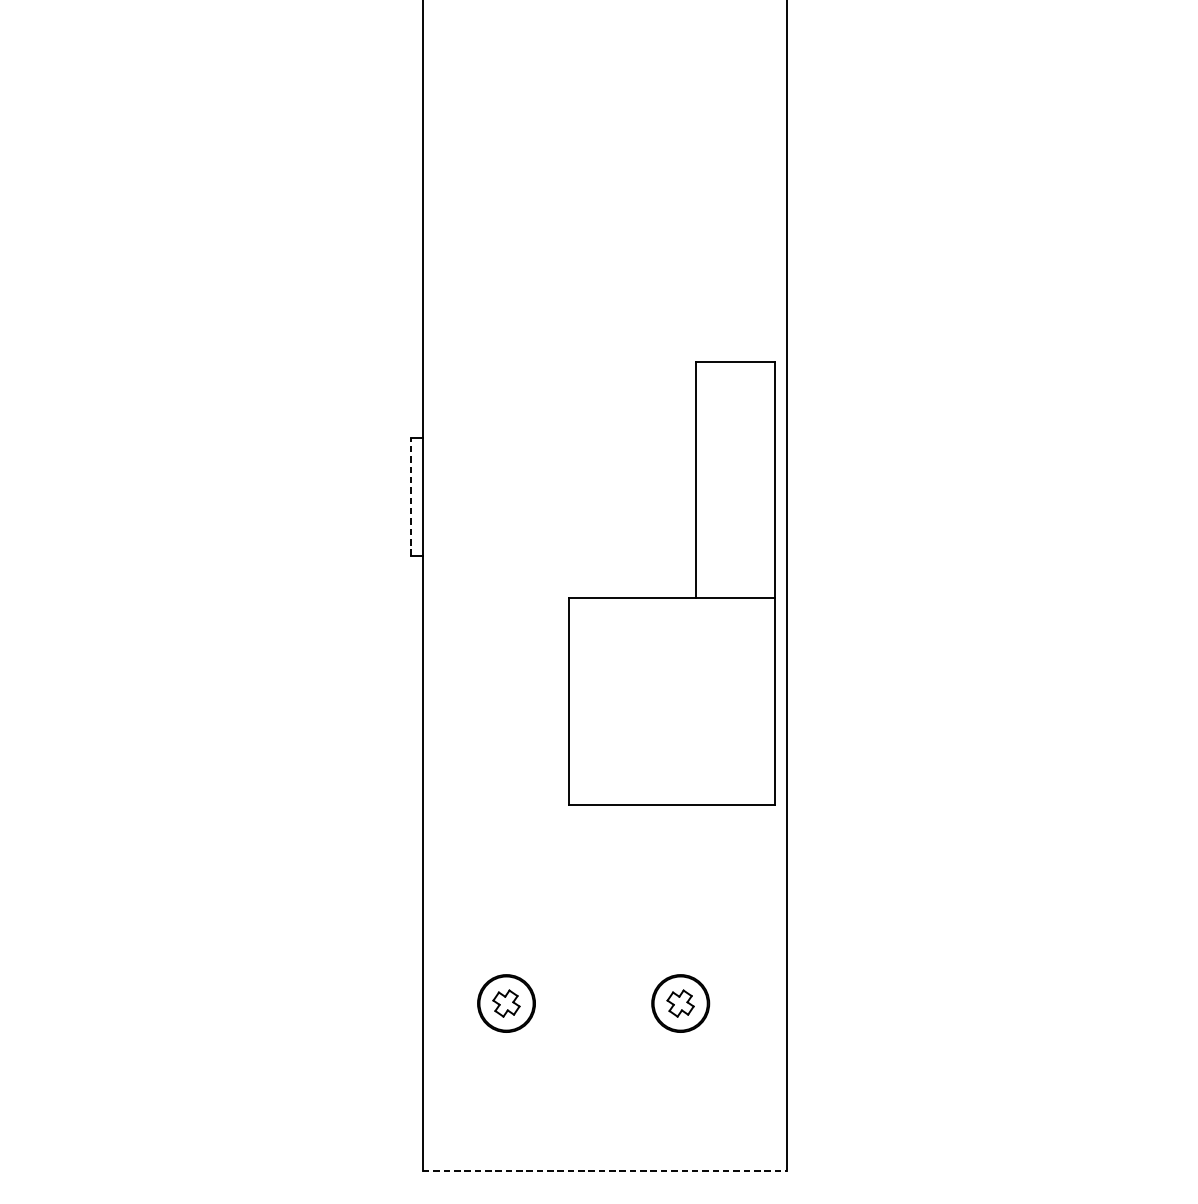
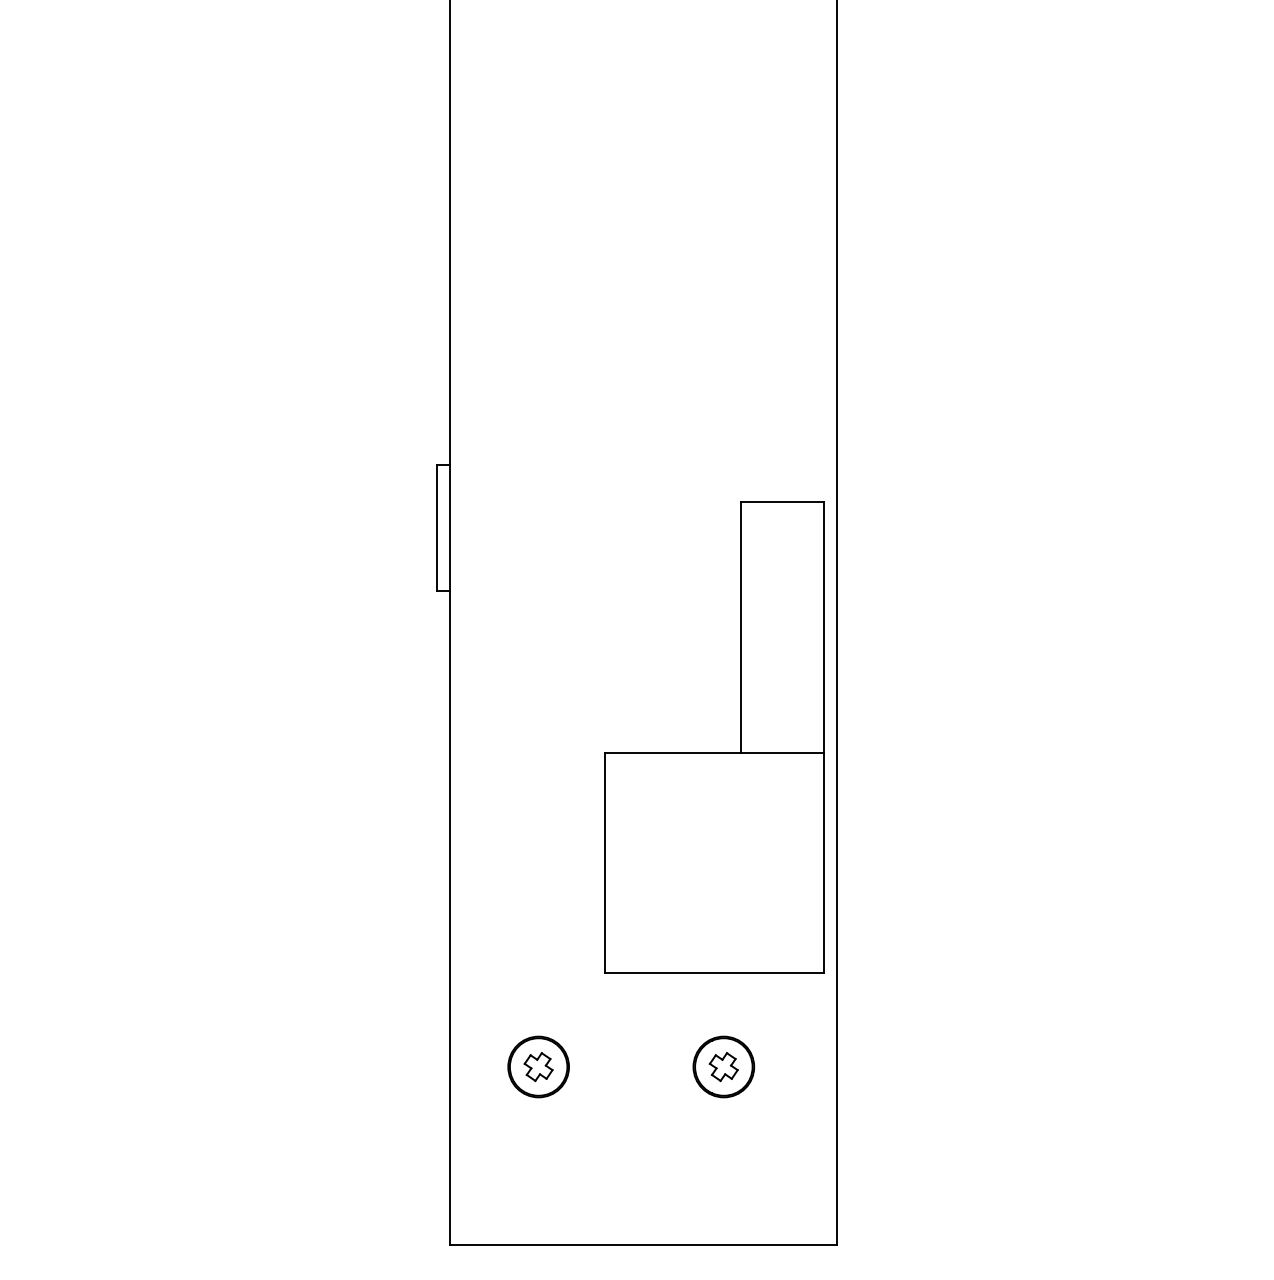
line: (411, 497) -> (437, 528), dashed -> solid
part: (671, 597) -> (714, 752), moved
line: (605, 1170) -> (643, 1244), dashed -> solid

